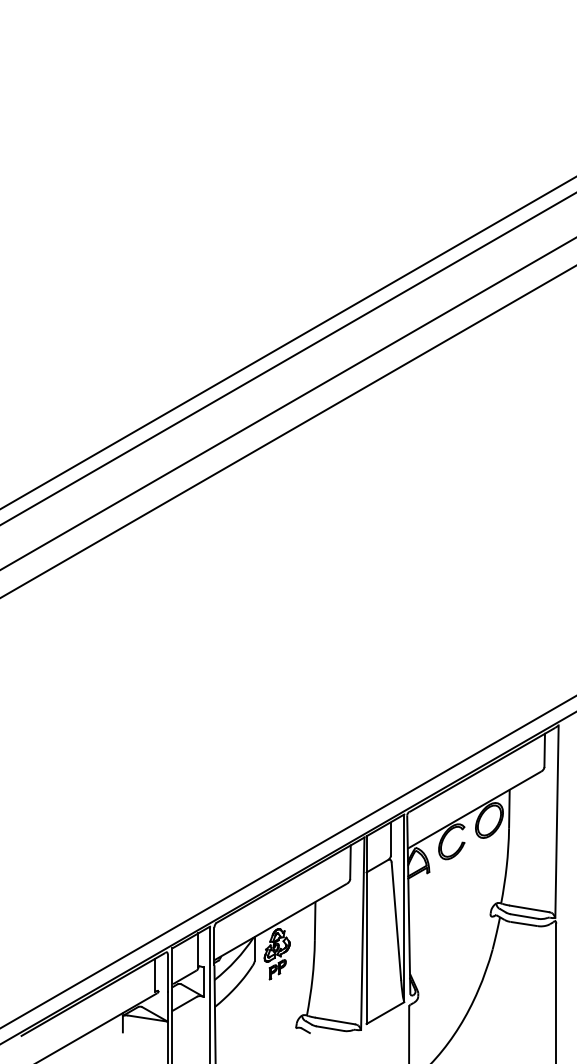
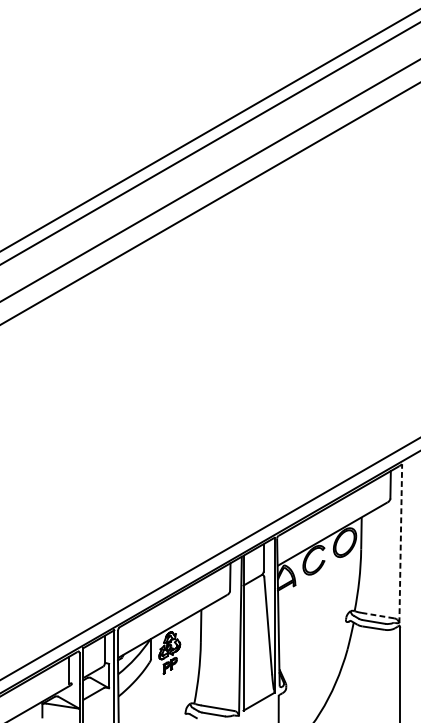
line: (557, 821) -> (401, 543), solid -> dashed
line: (529, 908) -> (378, 615), solid -> dashed

